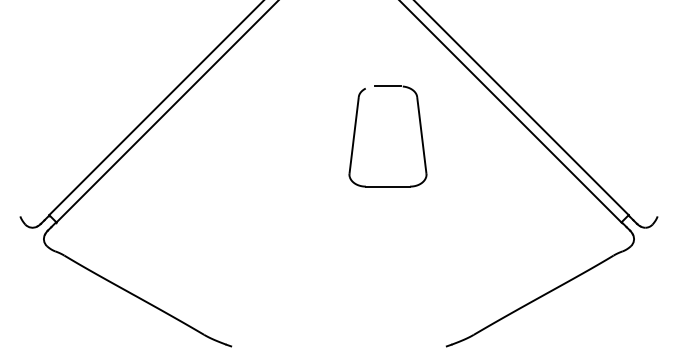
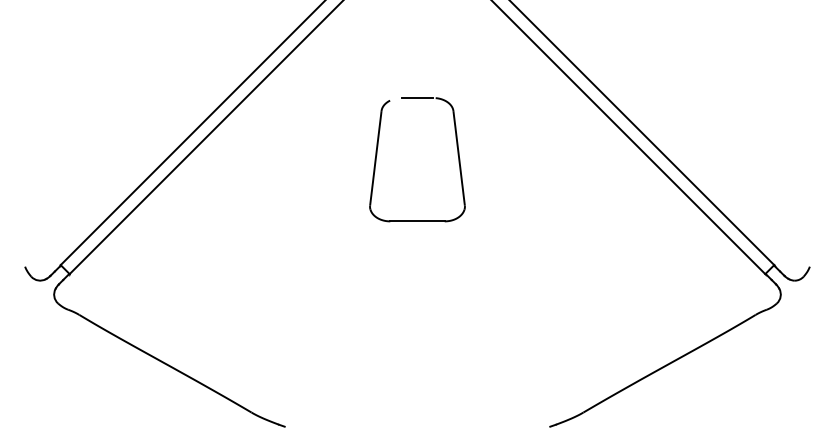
part: (355, 134) -> (377, 157), moved

